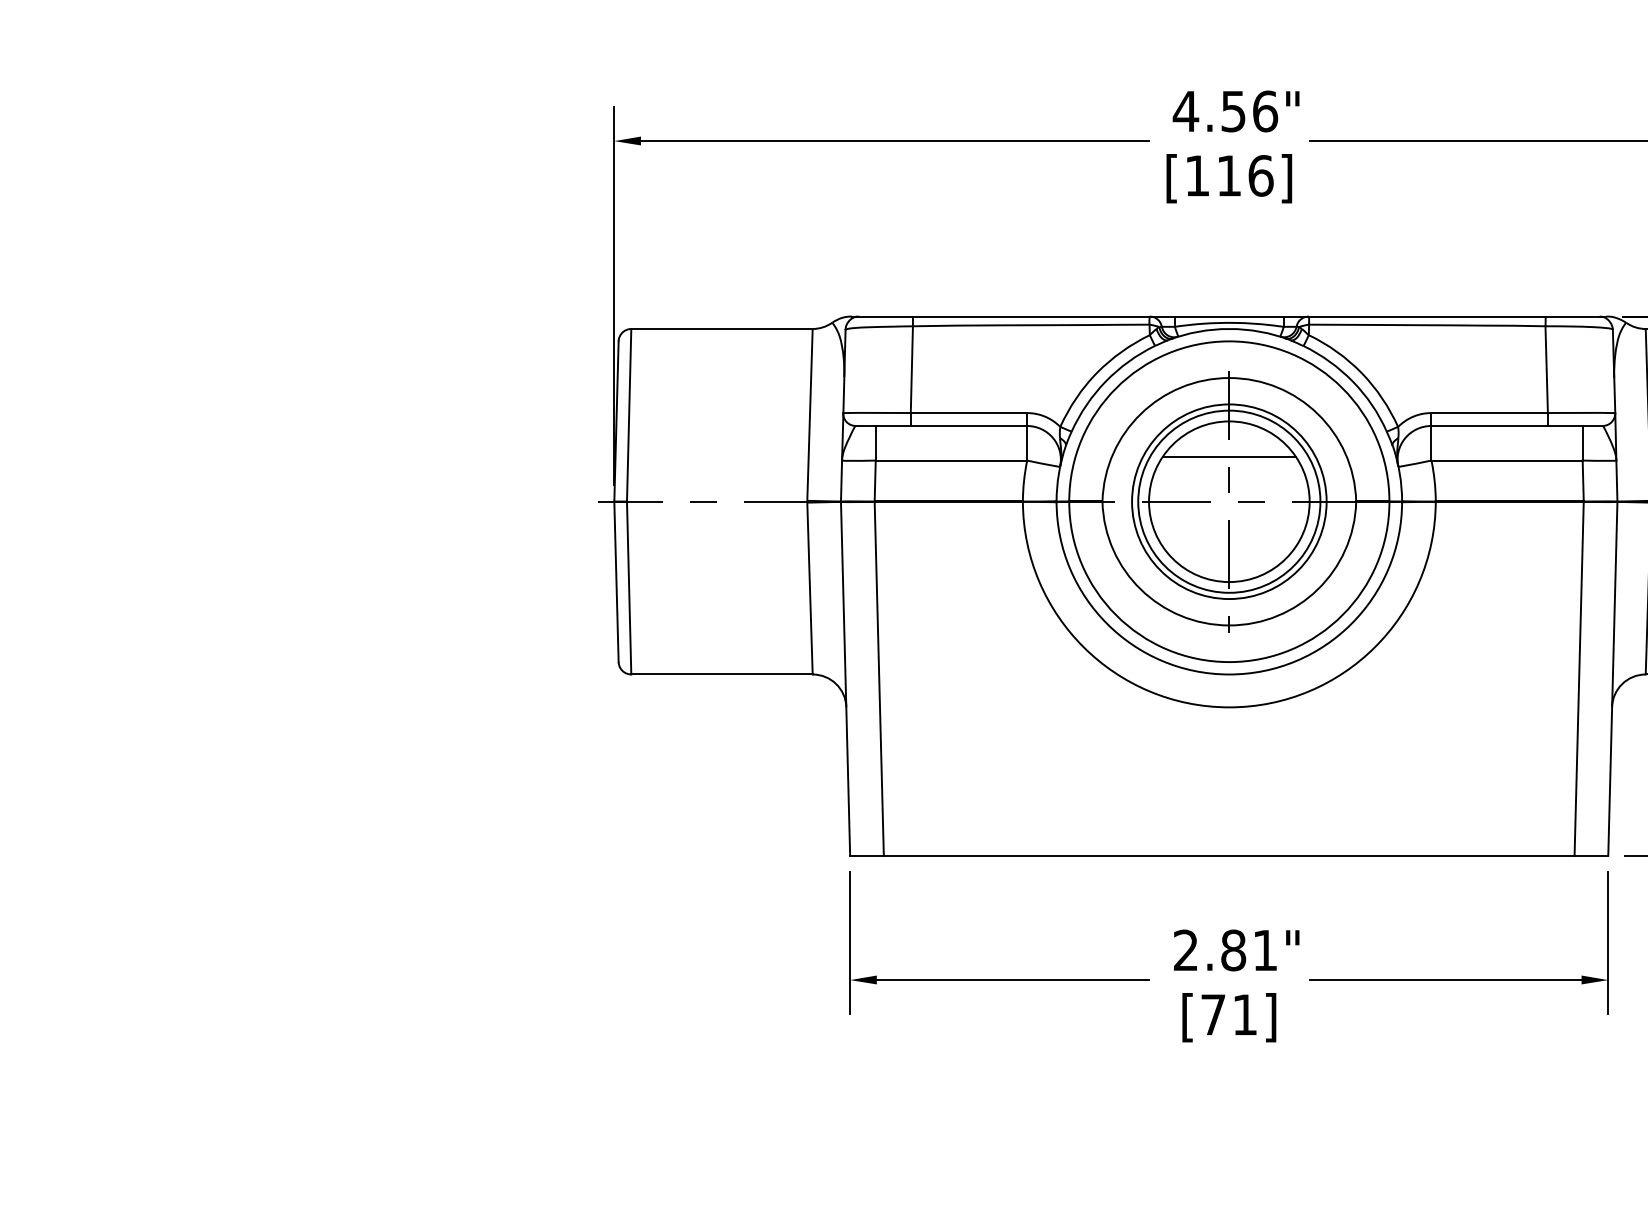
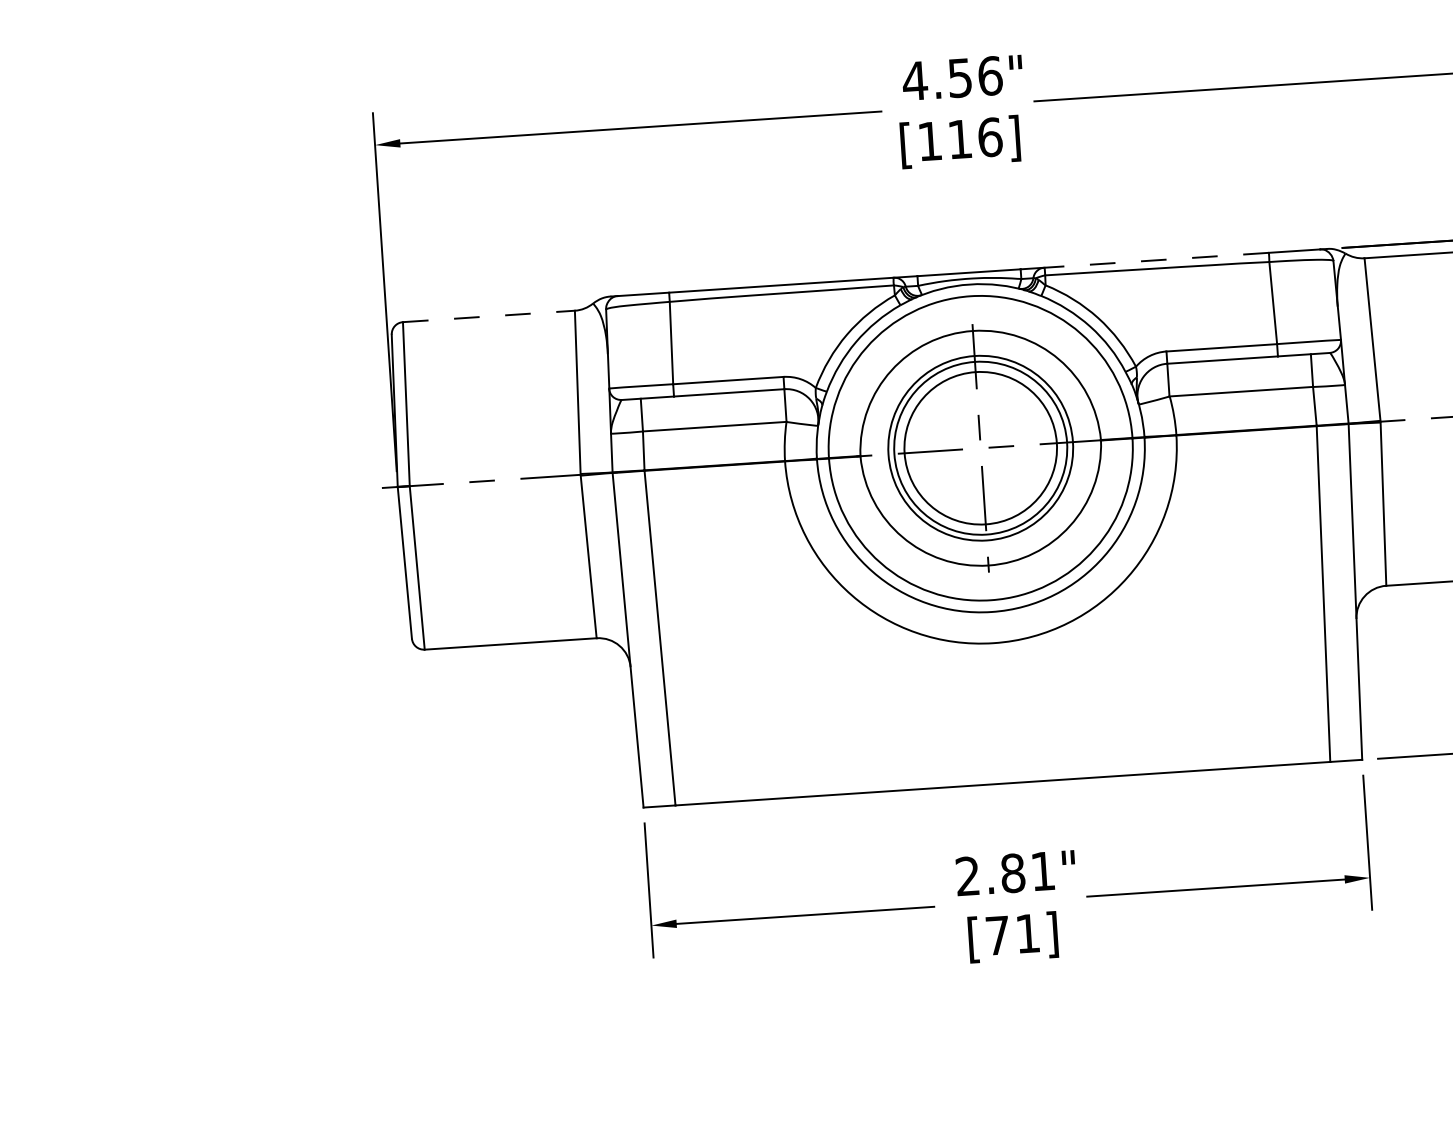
line: (1426, 316) -> (1155, 260), solid -> dashed
line: (722, 328) -> (489, 315), solid -> dashed
line: (1228, 457) -> (977, 406), removed

